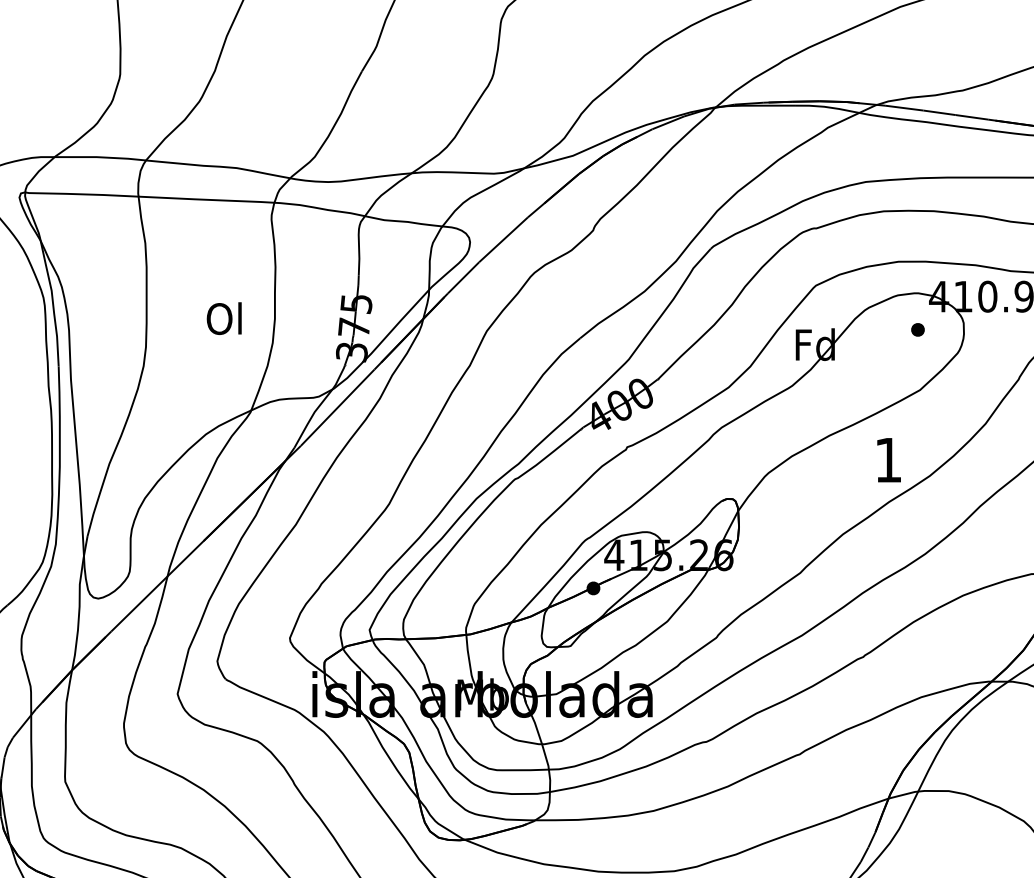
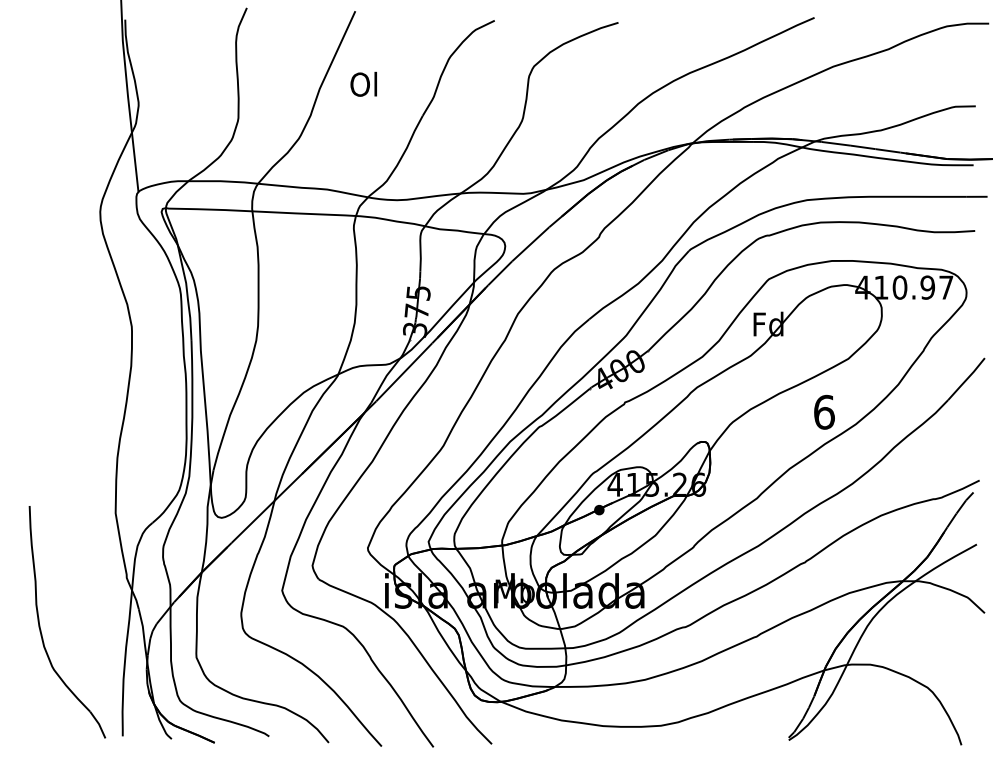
text: (223, 317) -> (363, 83), moved
part: (917, 329) -> (846, 312), removed
text: (888, 459) -> (824, 411), 1 -> 6

